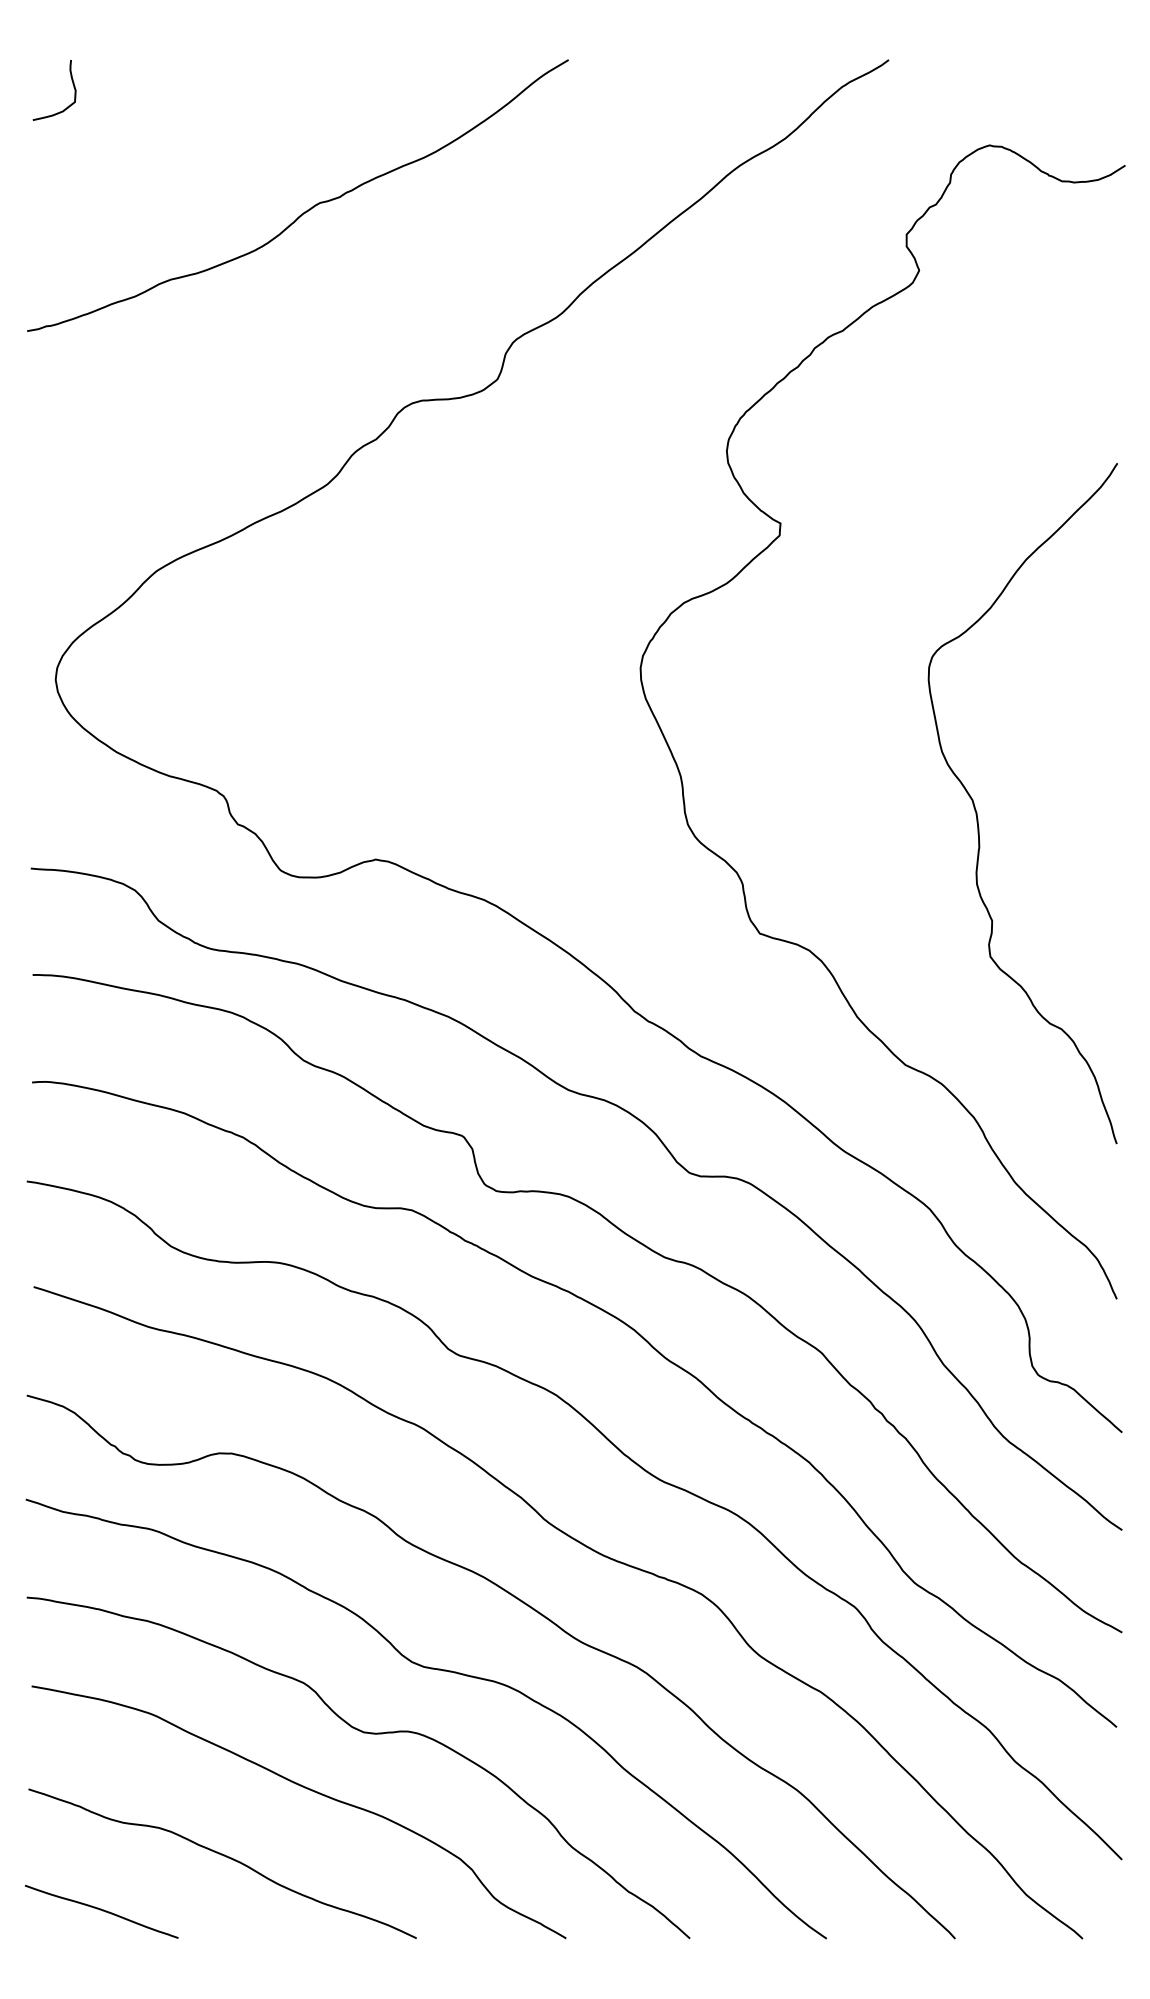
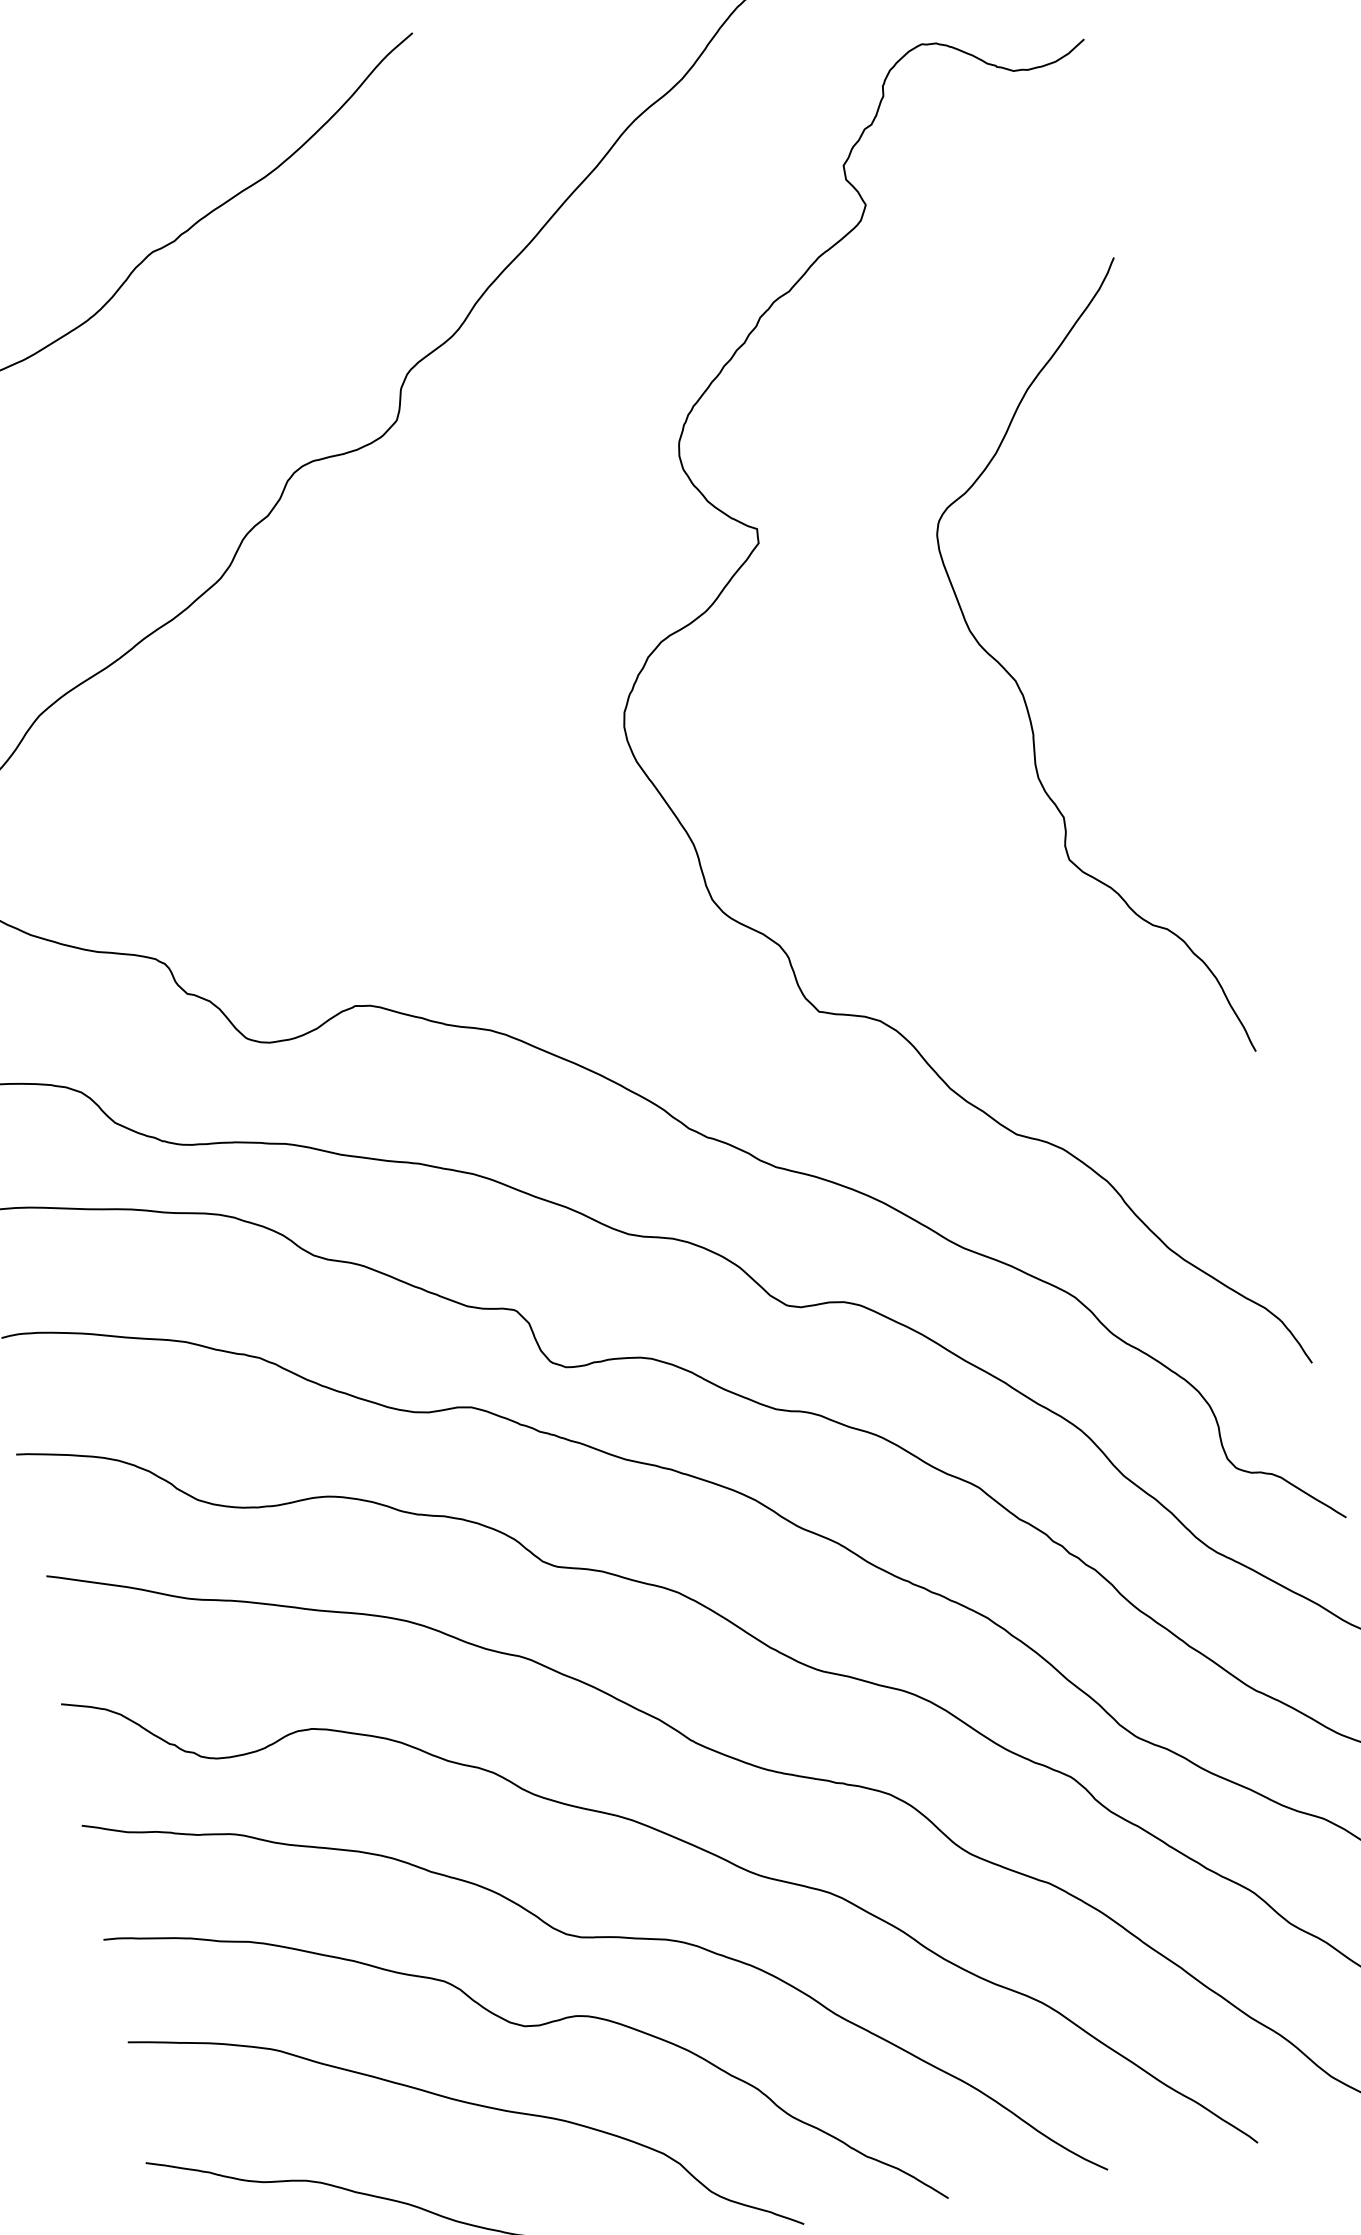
curve: (977, 812) -> (1023, 694), moved

